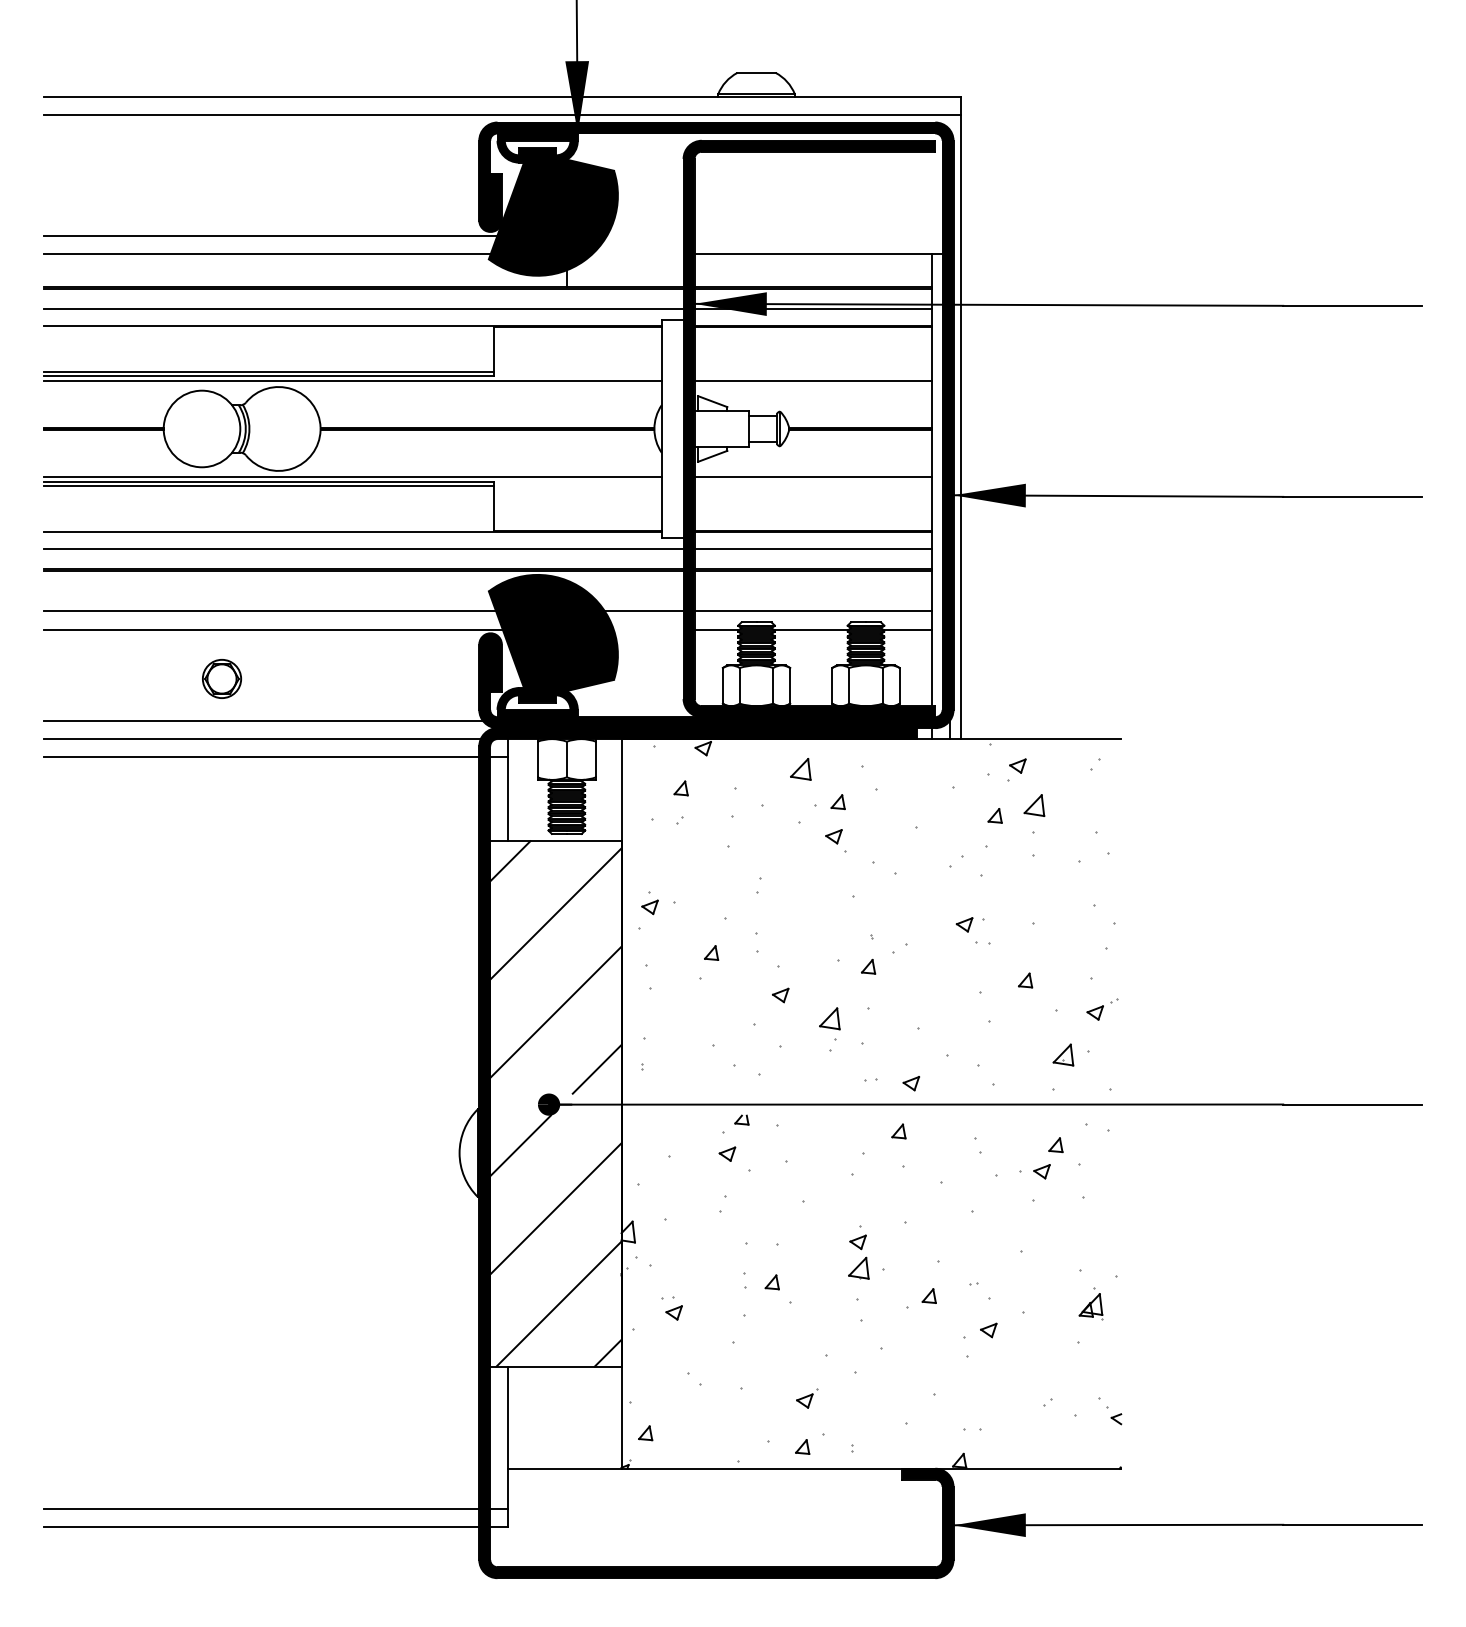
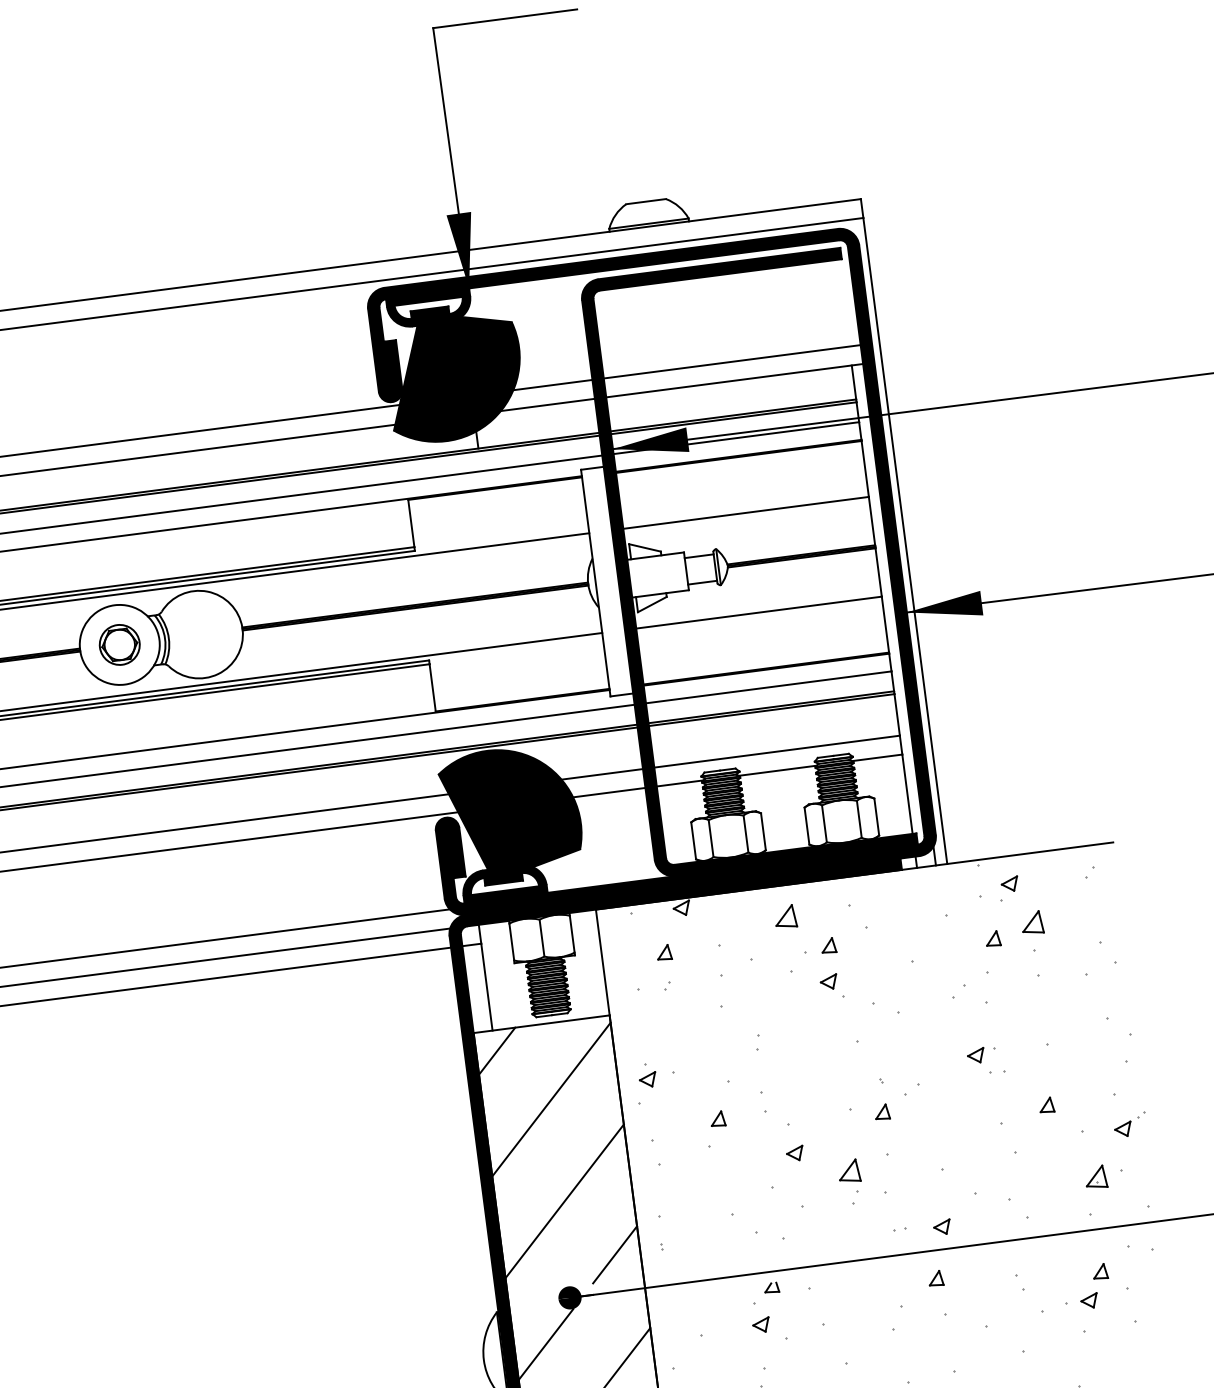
line: (645, 235) -> (552, 384), added
line: (818, 235) -> (732, 361), added
line: (637, 253) -> (547, 404), added
line: (648, 629) -> (609, 792), added
part: (221, 678) -> (119, 644), moved

